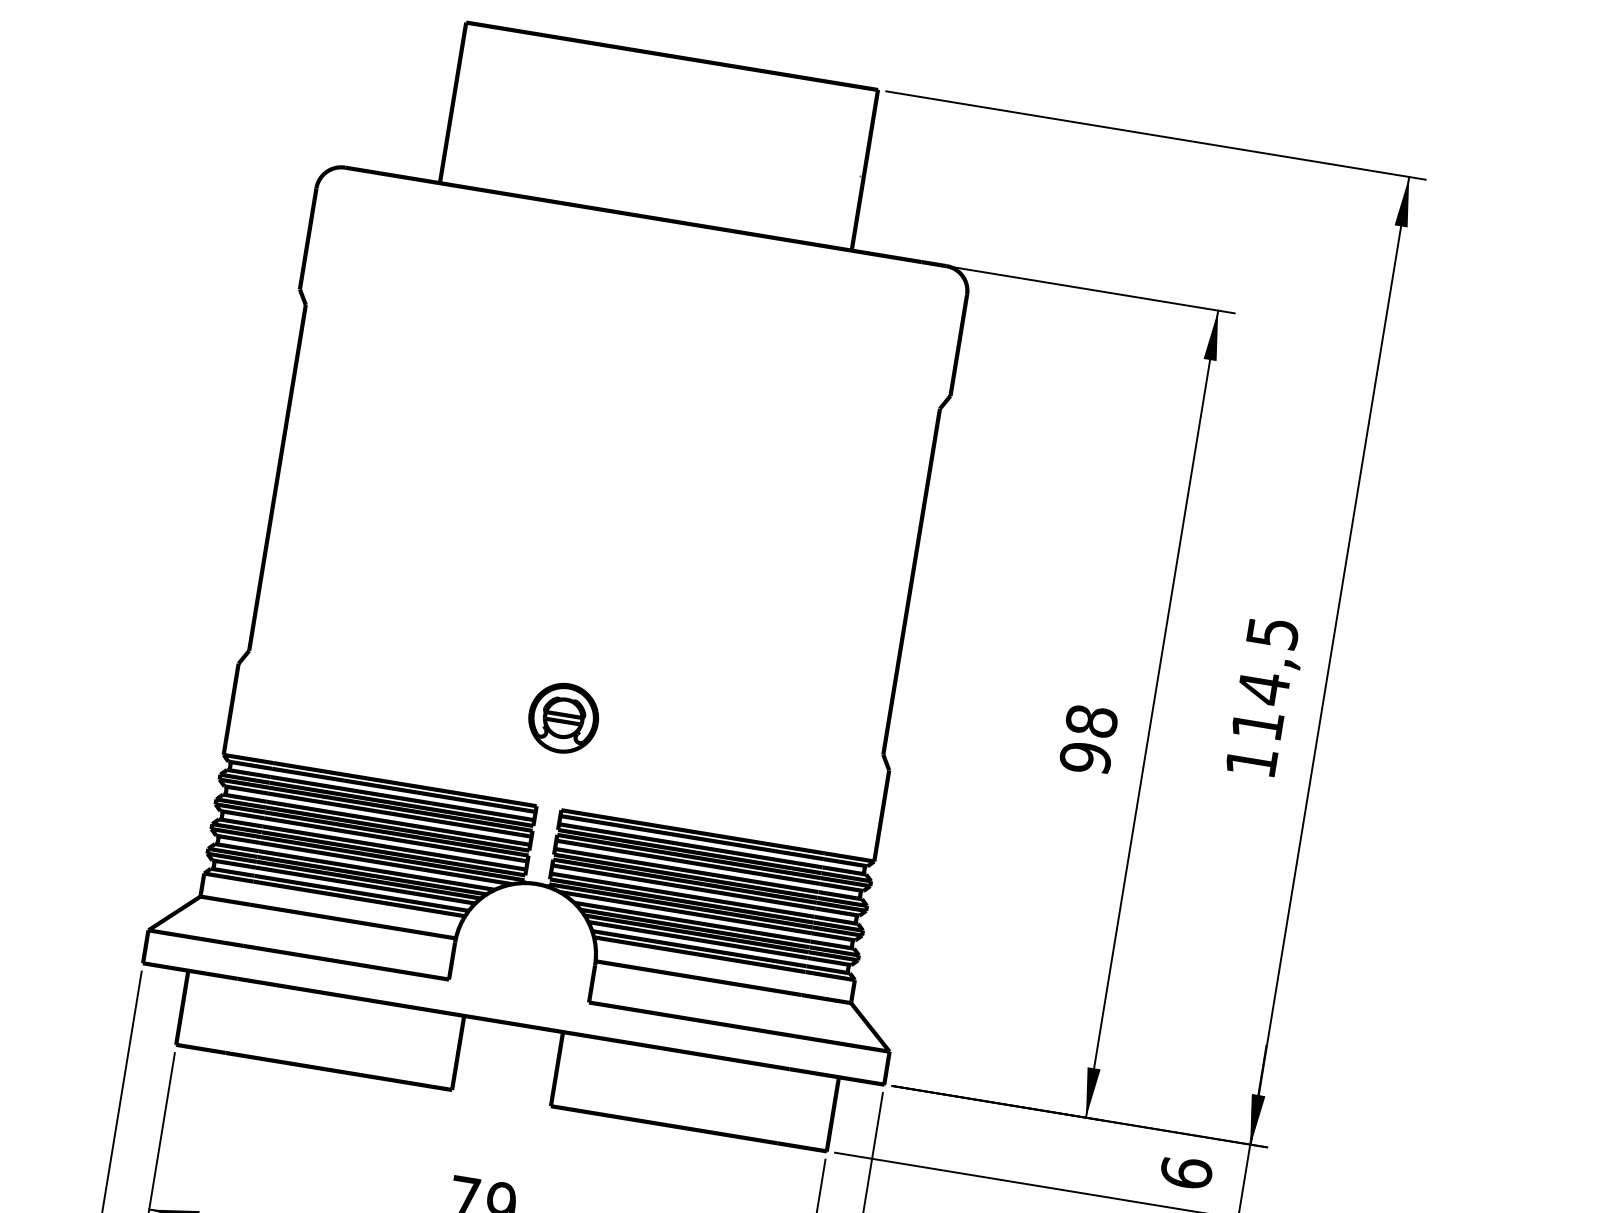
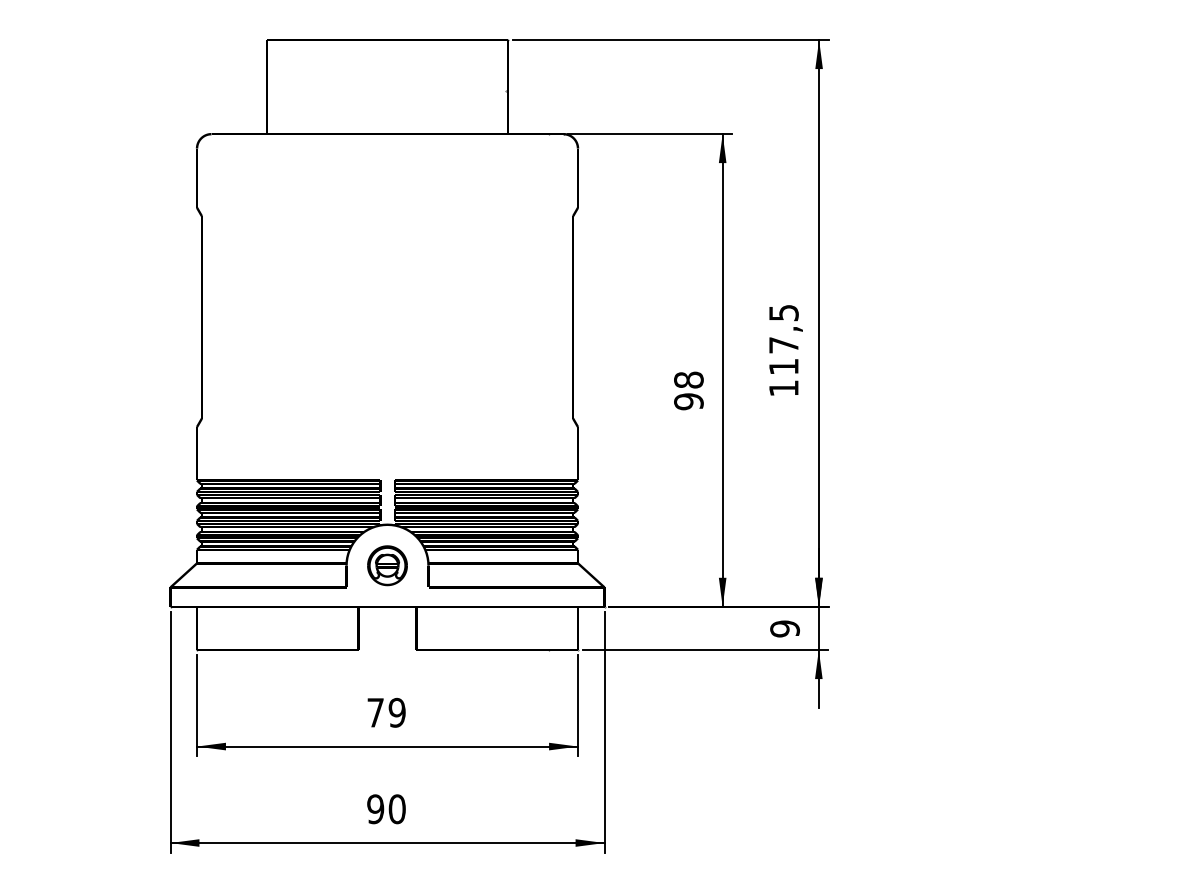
text: (1262, 688) -> (783, 345), 114,5 -> 117,5
part: (563, 717) -> (387, 565), moved
text: (1185, 1172) -> (784, 628), 6 -> 9

